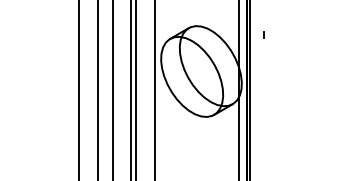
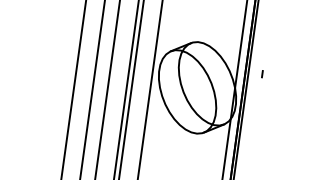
line: (263, 34) -> (262, 73), moved

